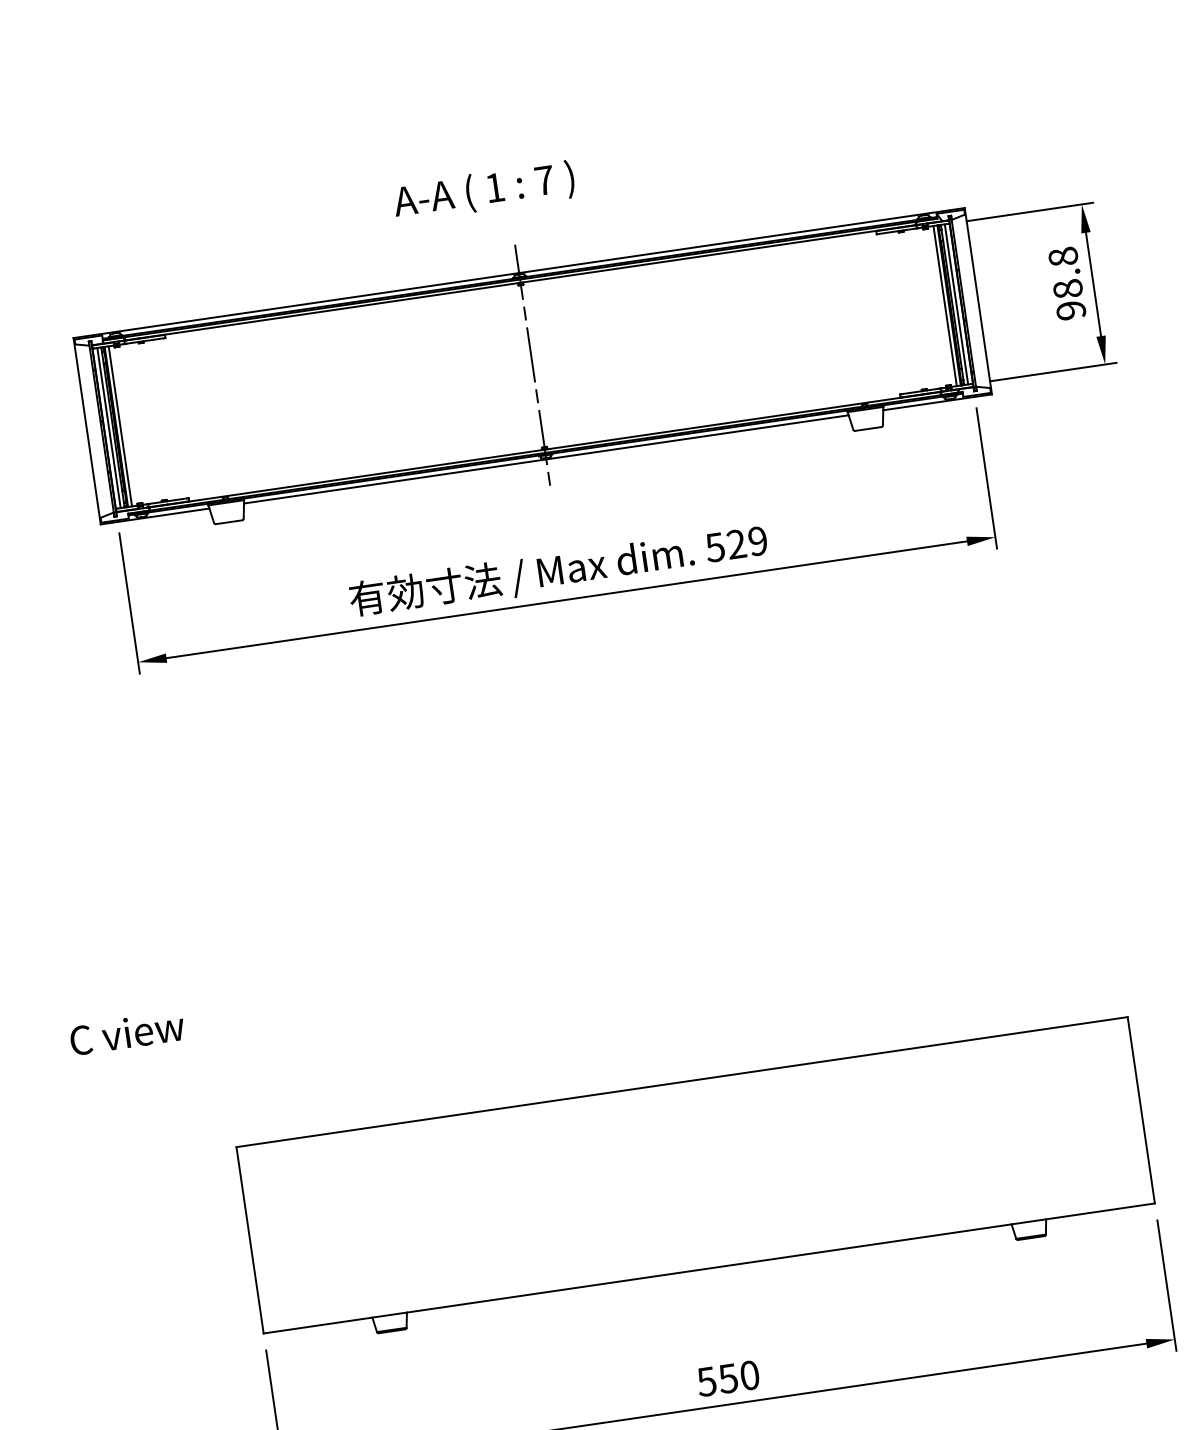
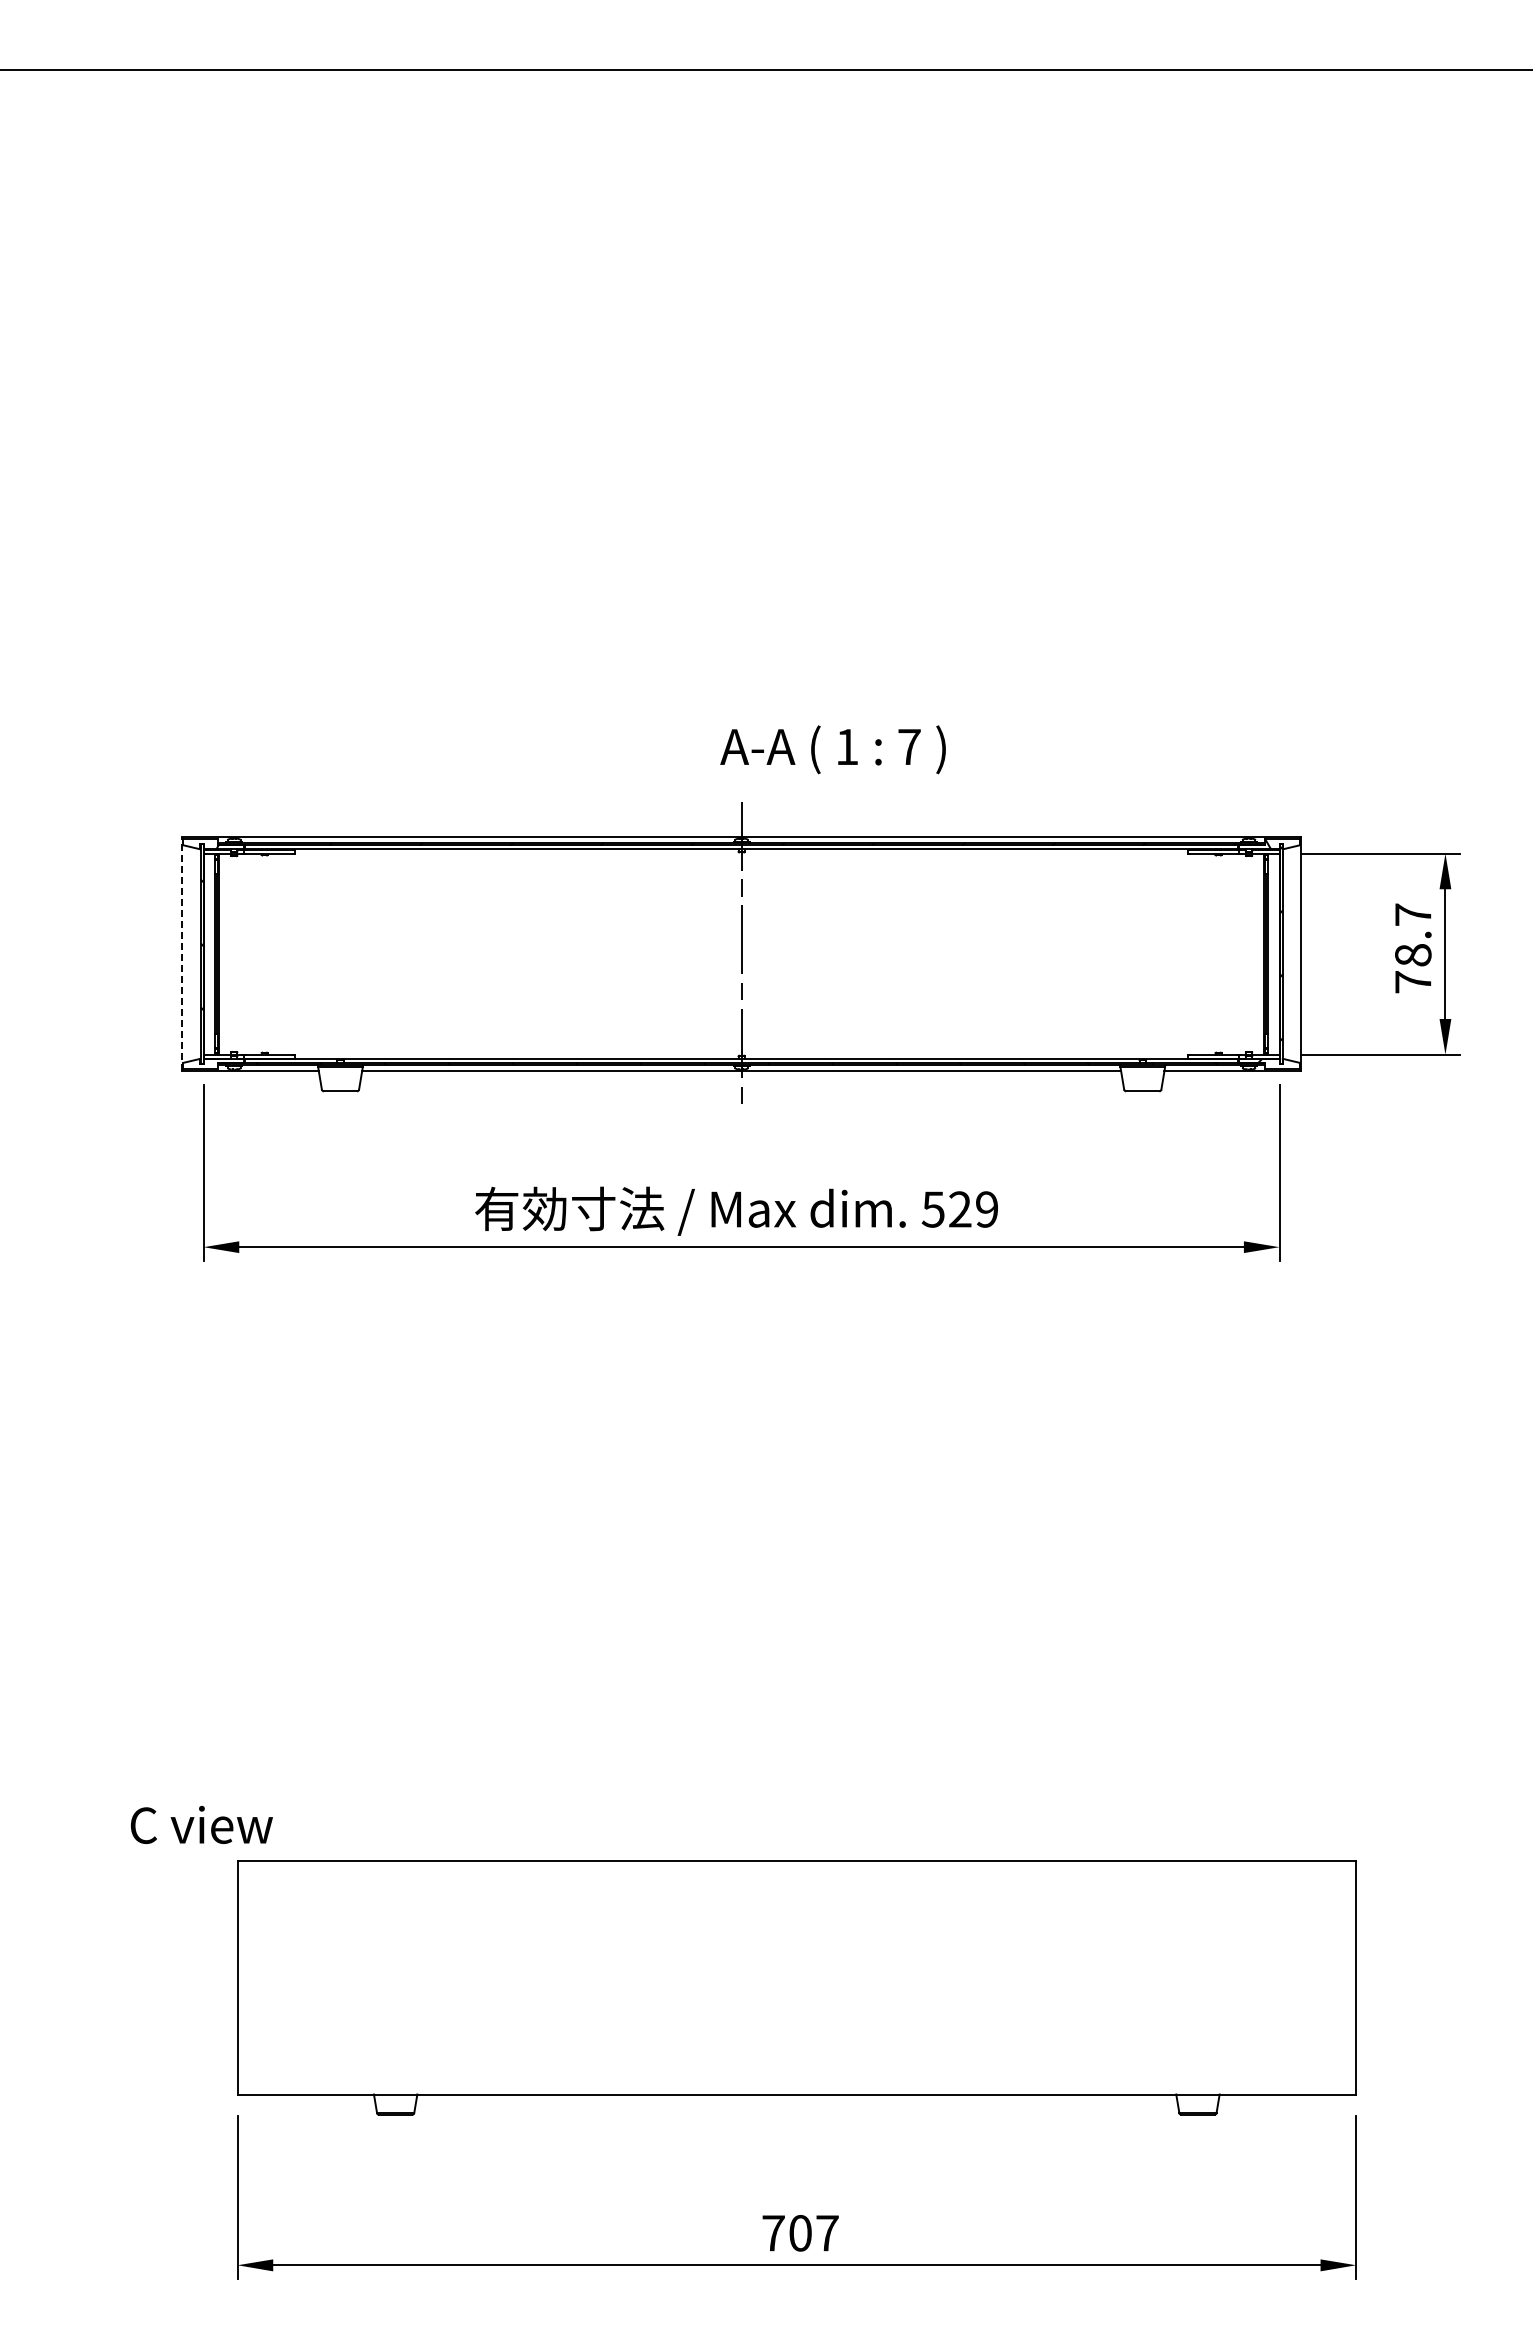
text: (483, 191) -> (832, 749), moved
text: (1067, 283) -> (1413, 948), 98.8 -> 78.7
line: (956, 303) -> (1273, 953), removed
line: (945, 305) -> (1259, 953), removed
line: (120, 425) -> (224, 953), removed
line: (108, 427) -> (209, 953), removed
line: (87, 431) -> (182, 954), solid -> dashed
text: (127, 1032) -> (201, 1824), moved
text: (728, 1378) -> (800, 2233), 550 -> 707

